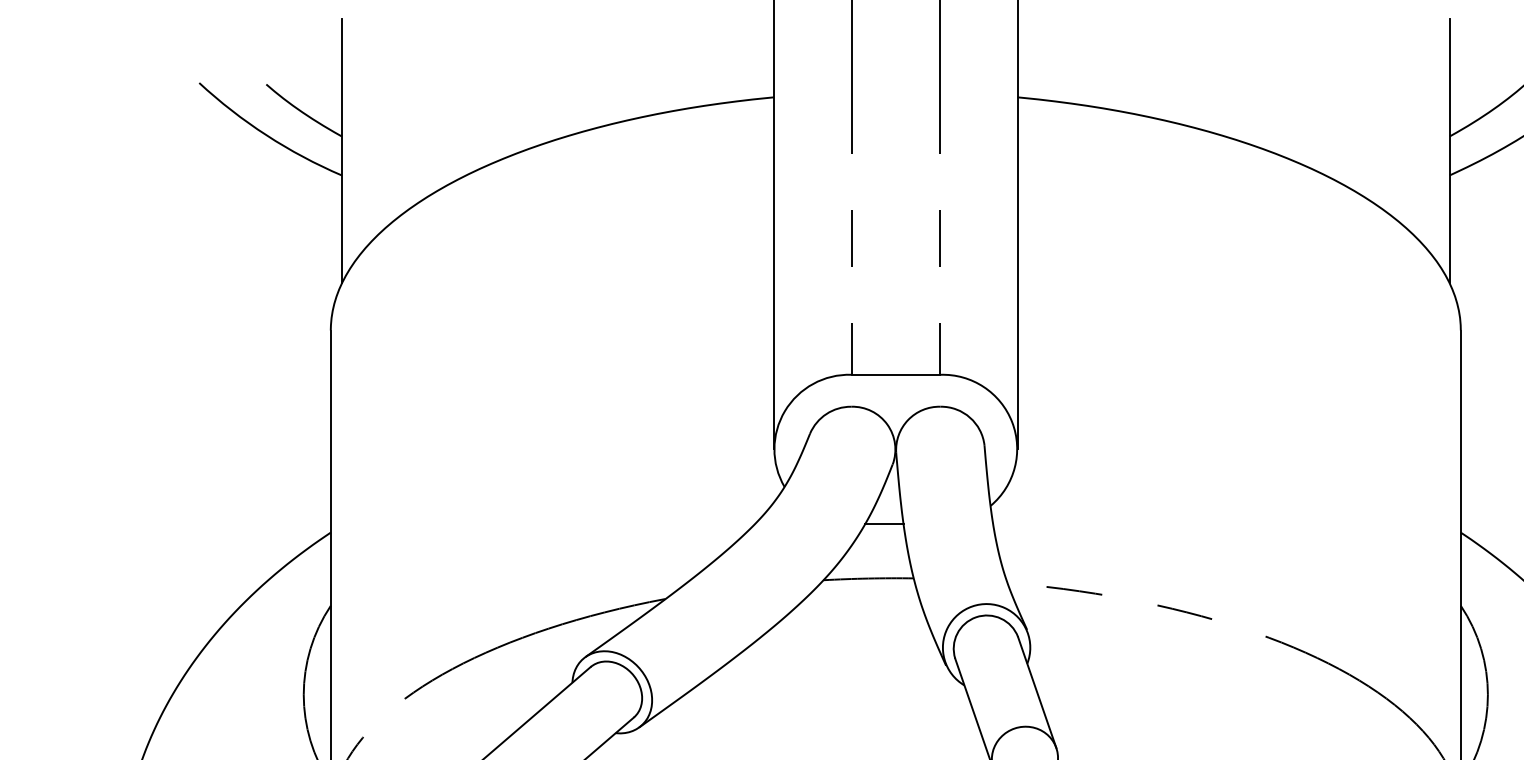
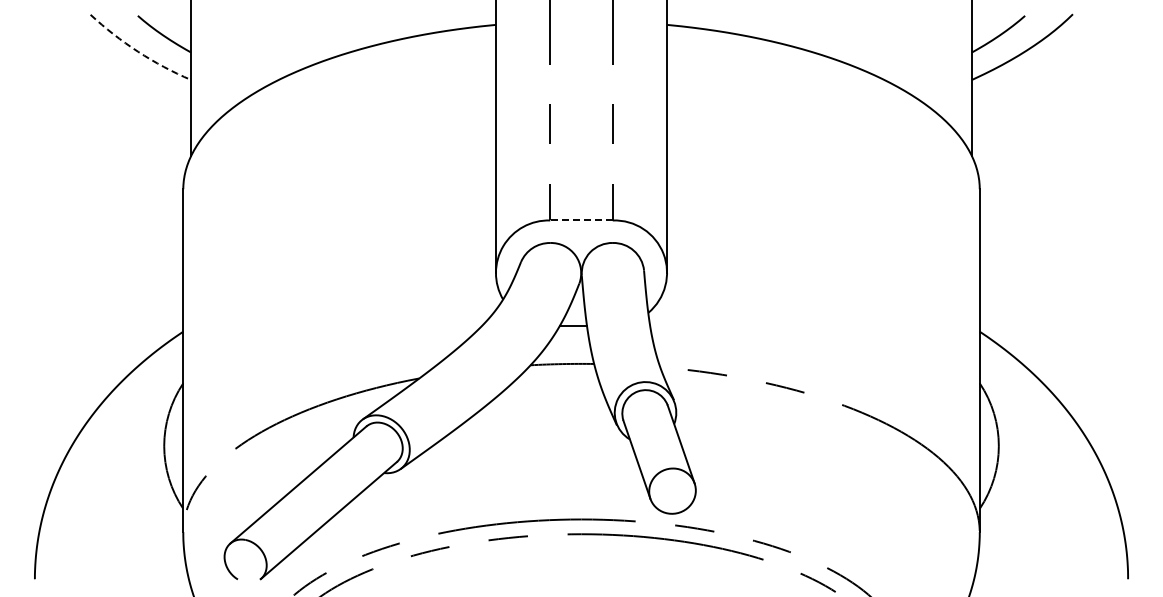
arc: (267, 135) -> (138, 51), solid -> dashed
line: (895, 374) -> (581, 220), solid -> dashed

